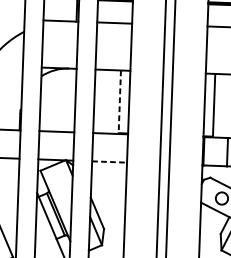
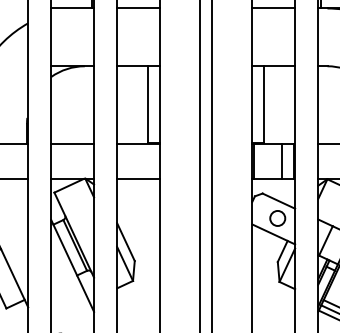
line: (119, 102) -> (148, 105), dashed -> solid
line: (110, 161) -> (139, 178), dashed -> solid

